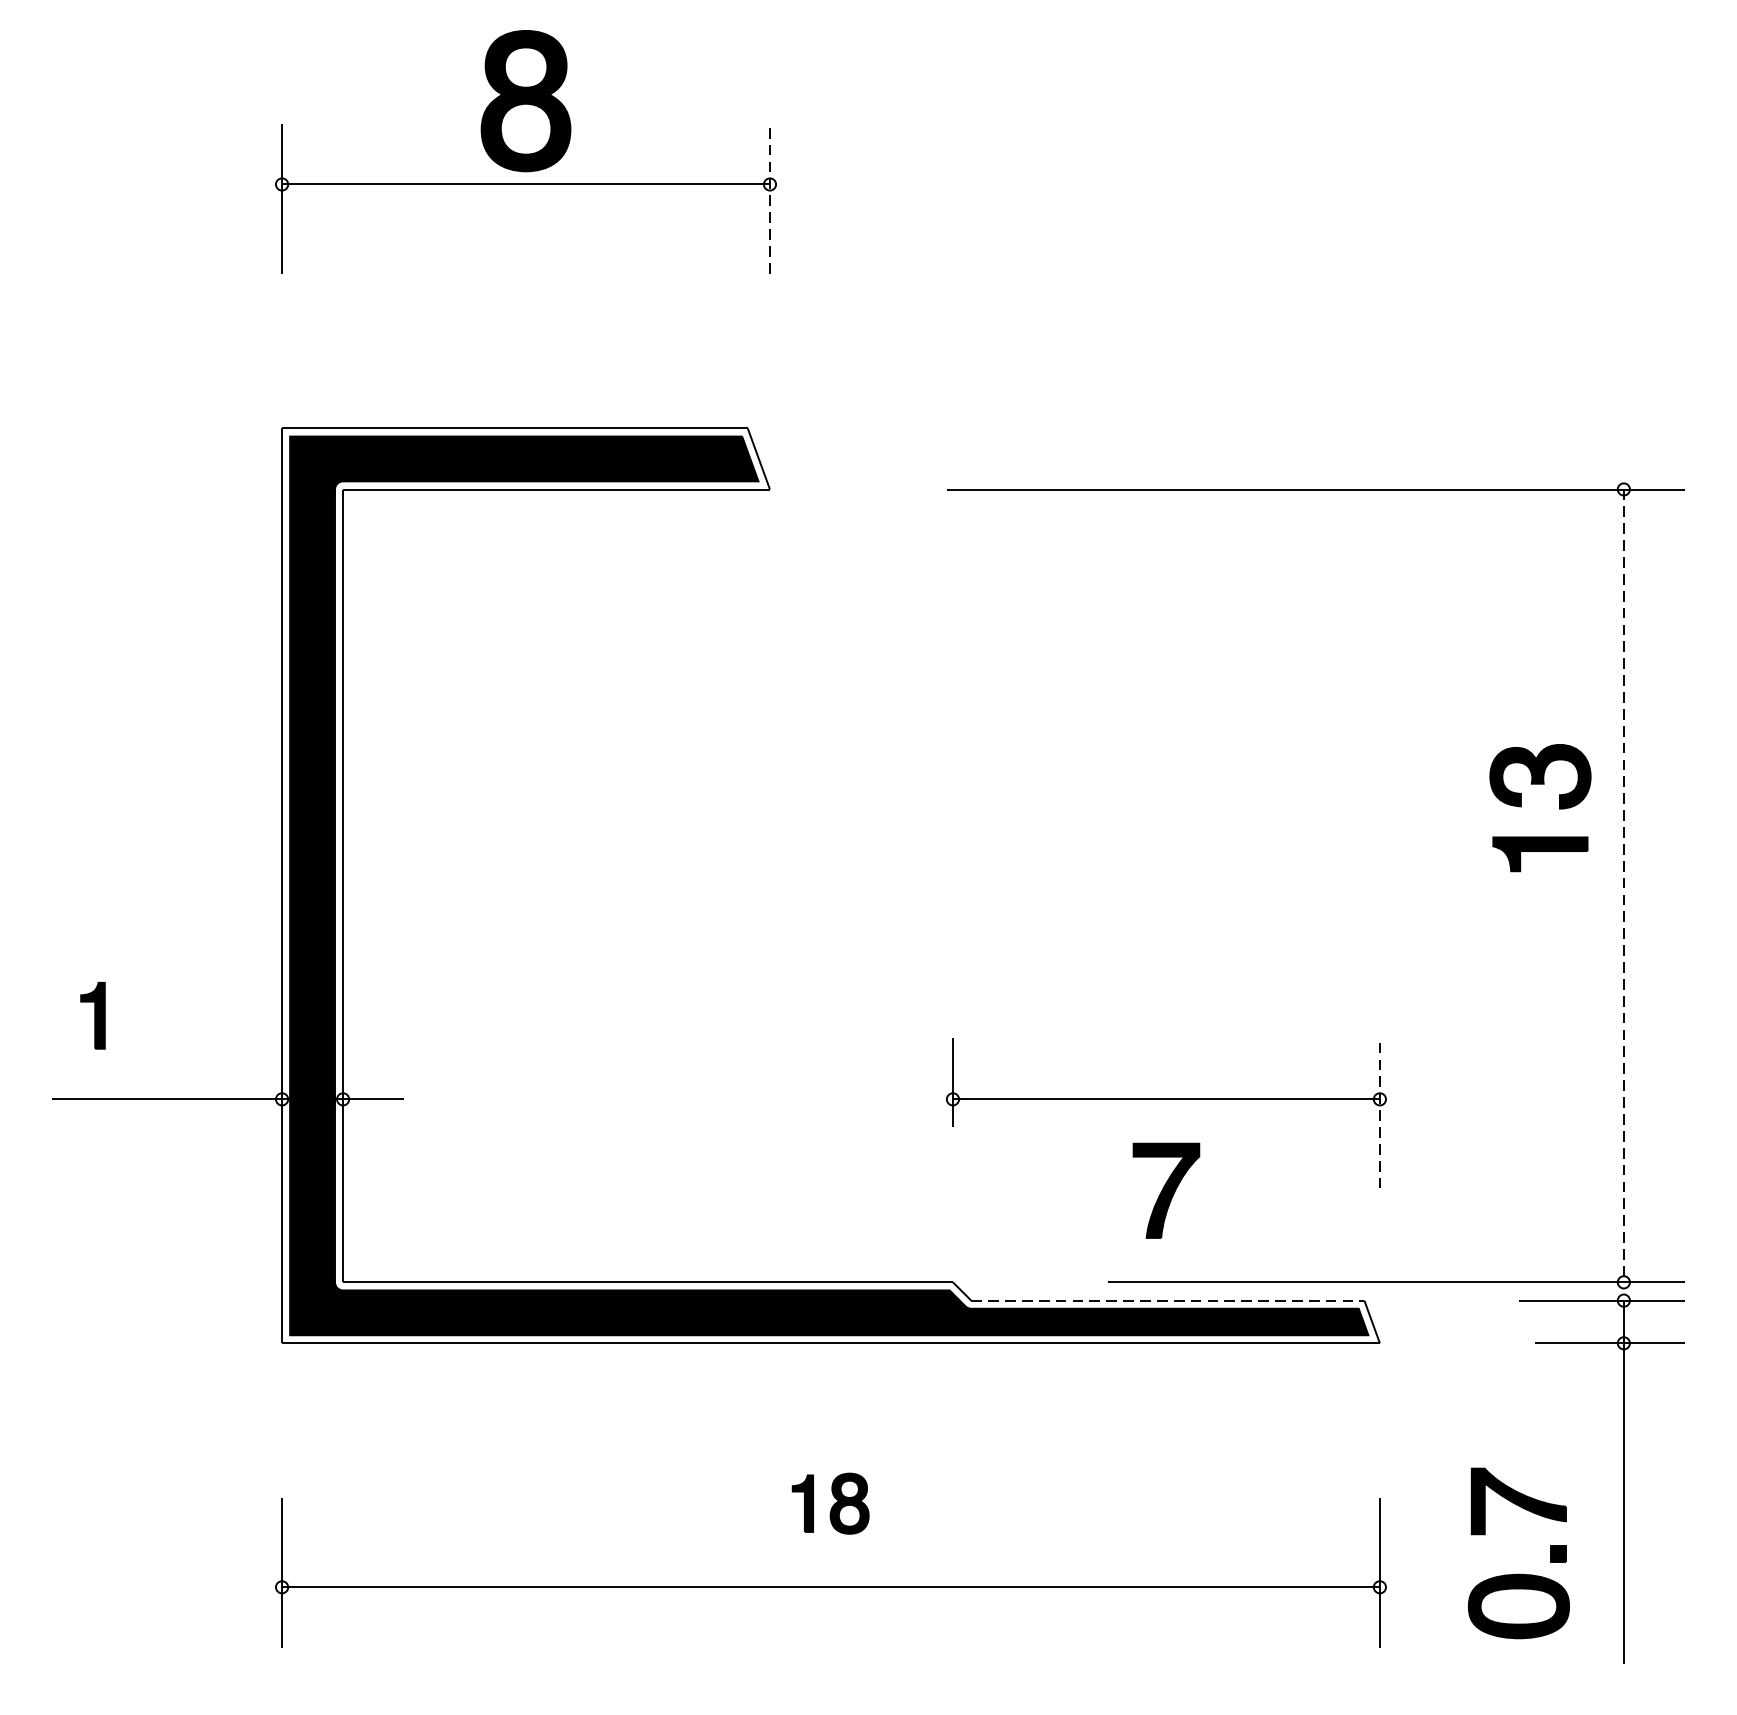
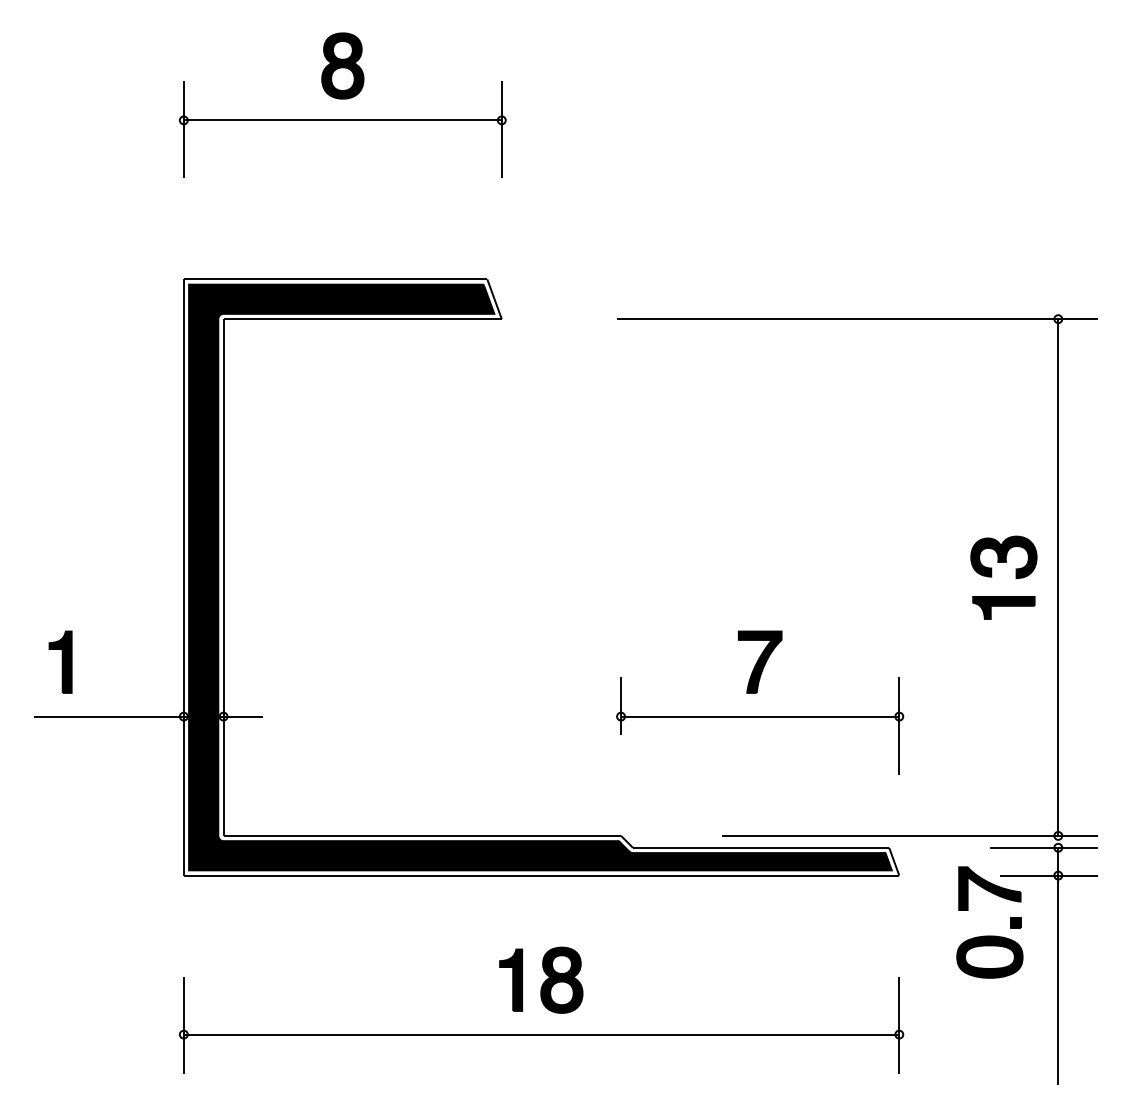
part: (525, 100) -> (342, 65), size x0.71
line: (769, 198) -> (501, 129), dashed -> solid
part: (1522, 806) -> (992, 576), moved
line: (1624, 887) -> (1058, 578), dashed -> solid
part: (92, 1014) -> (60, 661), size x1.43
line: (1380, 1112) -> (899, 725), dashed -> solid
part: (1165, 1189) -> (759, 661), moved
line: (1168, 1300) -> (761, 847), dashed -> solid
part: (830, 1502) -> (541, 979), size x1.67
part: (1518, 1573) -> (989, 935), moved

